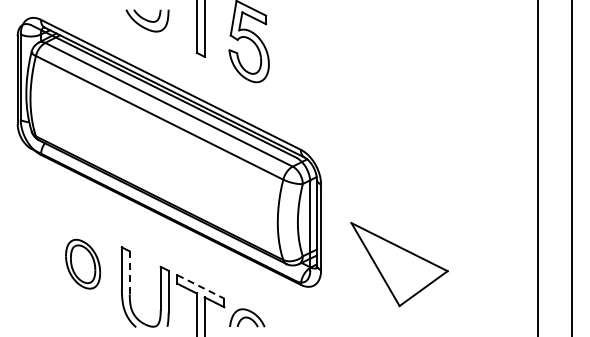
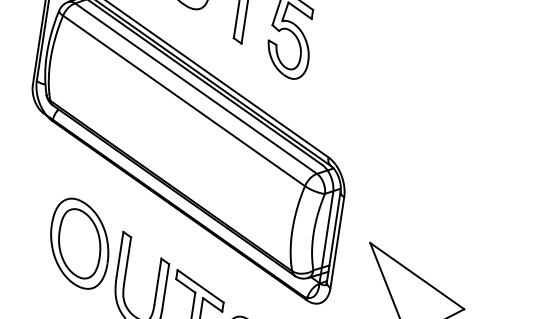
part: (82, 263) -> (79, 242), size x1.67
line: (129, 272) -> (127, 259), dashed -> solid
line: (201, 287) -> (201, 287), dashed -> solid

